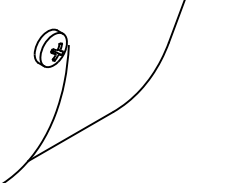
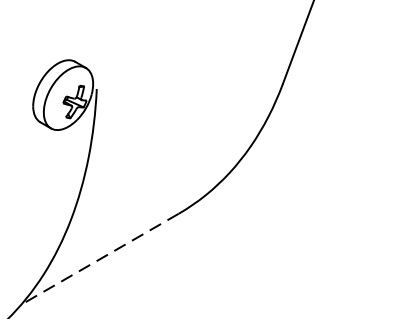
line: (70, 136) -> (99, 258), solid -> dashed

